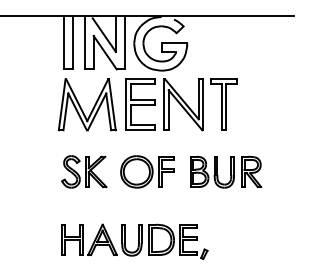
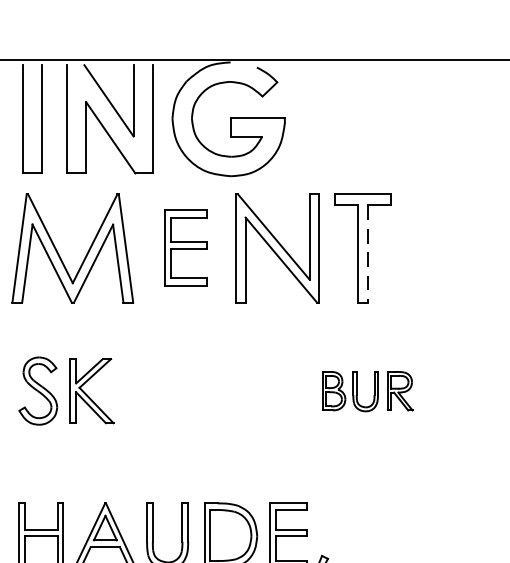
part: (140, 104) -> (185, 247), size x0.7
line: (226, 107) -> (368, 254), solid -> dashed
part: (147, 171) -> (200, 390), removed
part: (226, 171) -> (368, 390), size x0.6

